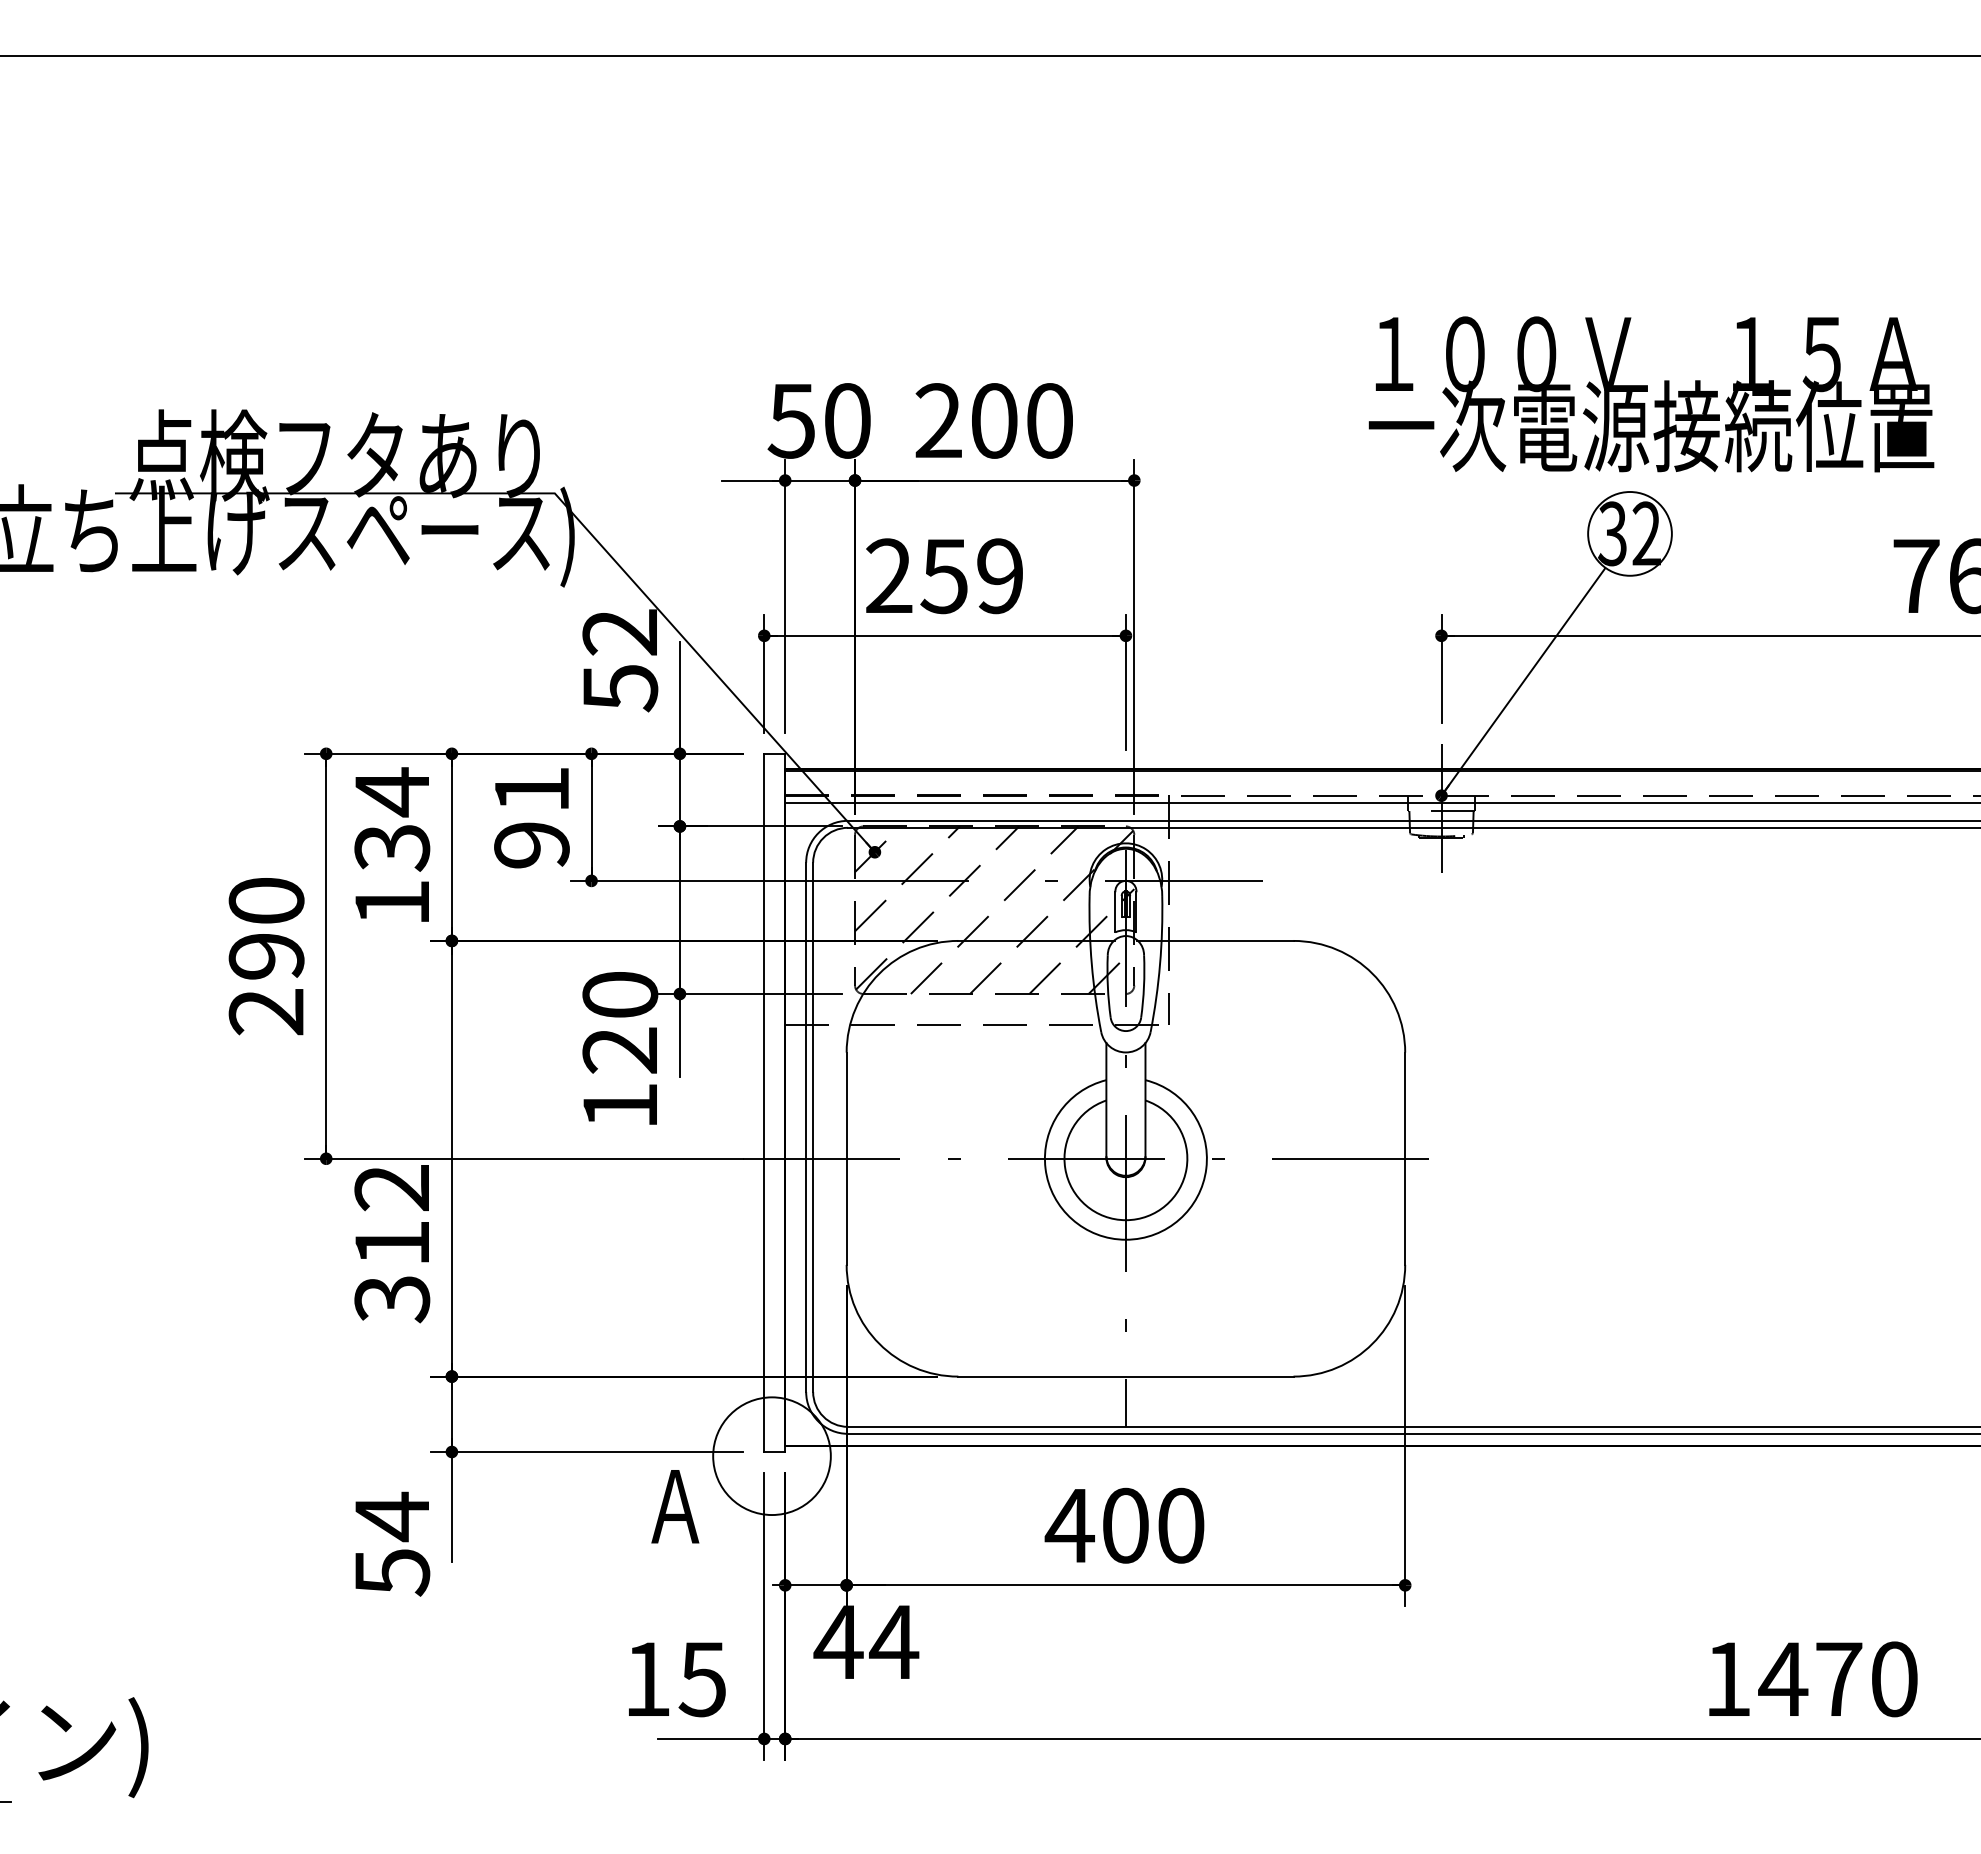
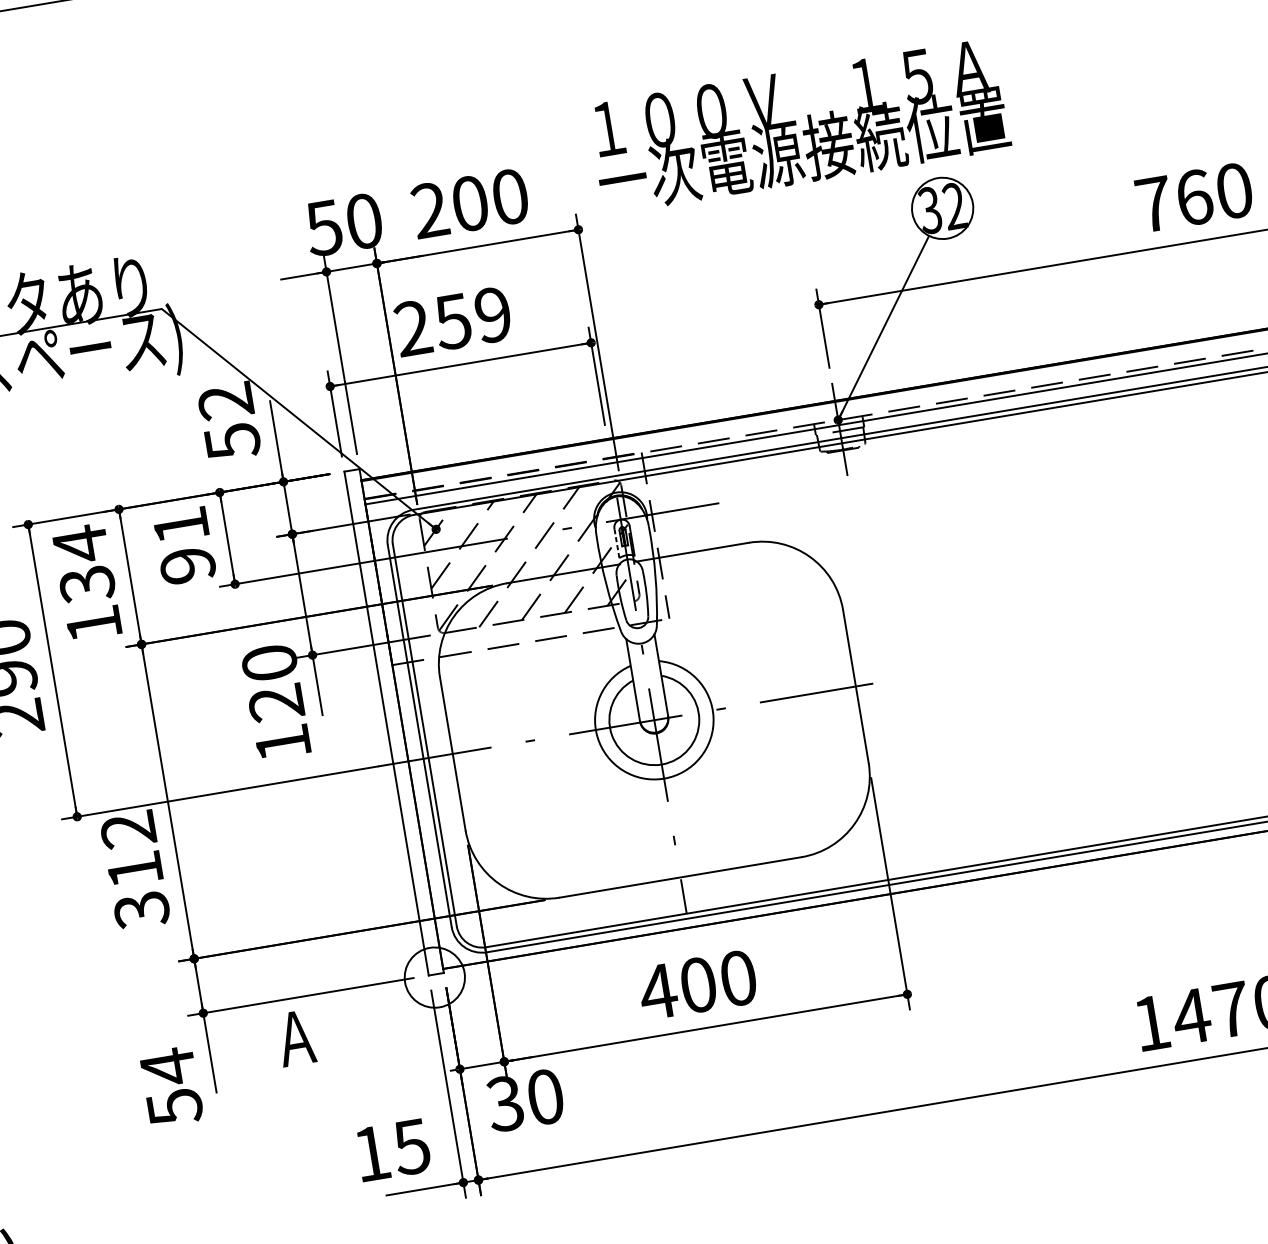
text: (1651, 394) -> (799, 126), moved
line: (1115, 911) -> (616, 543), solid -> dashed
circle: (771, 1456) -> (434, 977), size x0.7
text: (675, 1506) -> (296, 1038), moved
text: (866, 1642) -> (525, 1100), 44 -> 30

